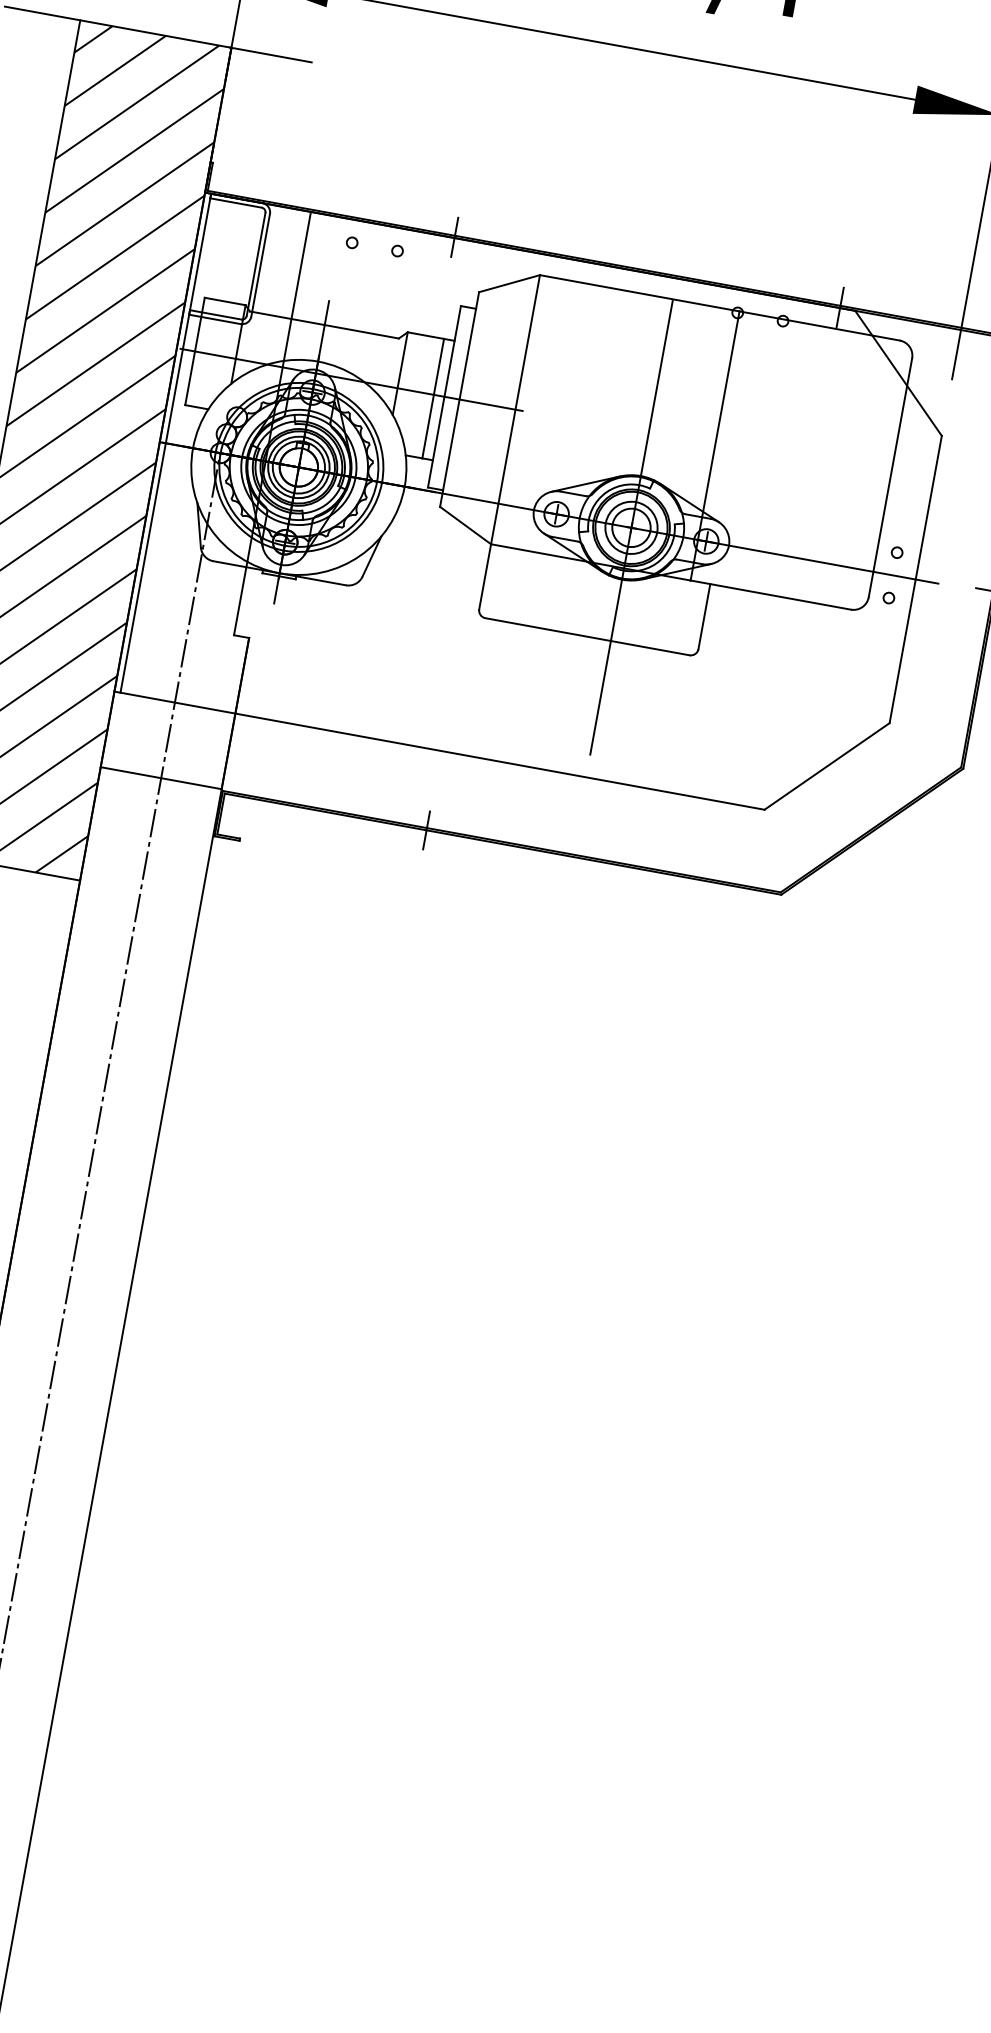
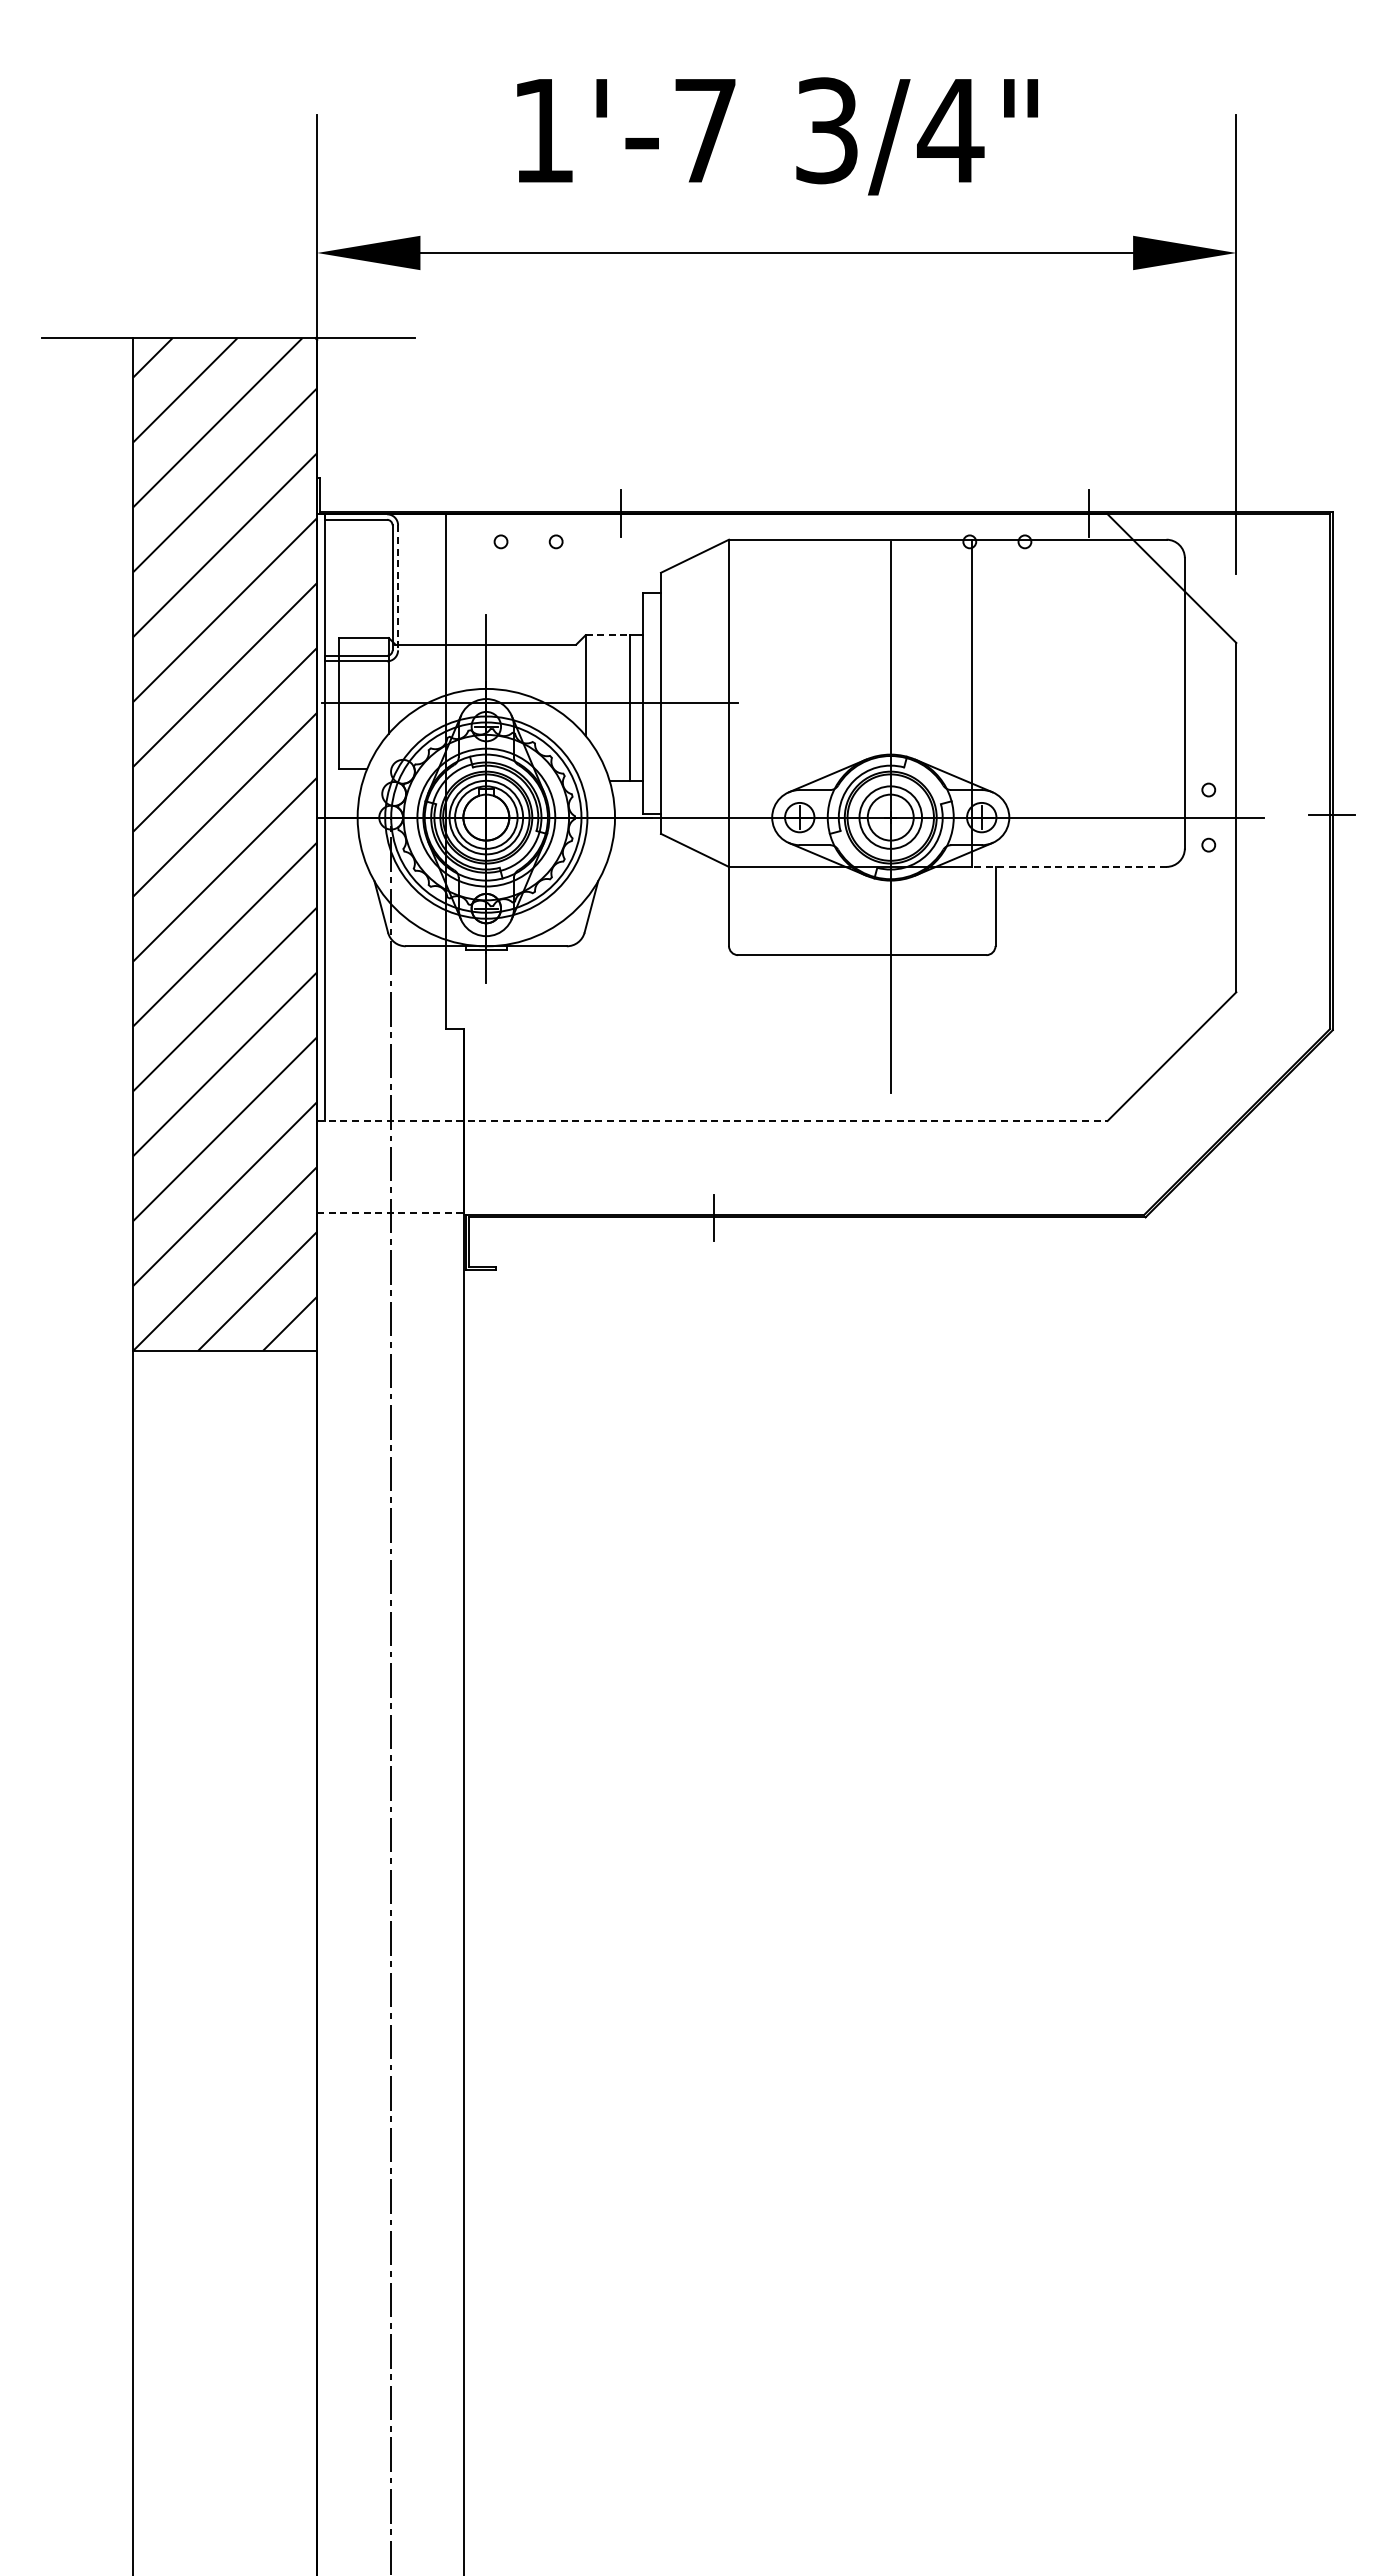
line: (260, 265) -> (398, 588), solid -> dashed
line: (426, 335) -> (608, 635), solid -> dashed
line: (770, 594) -> (1068, 866), solid -> dashed
line: (439, 750) -> (712, 1120), solid -> dashed
line: (161, 777) -> (390, 1212), solid -> dashed

